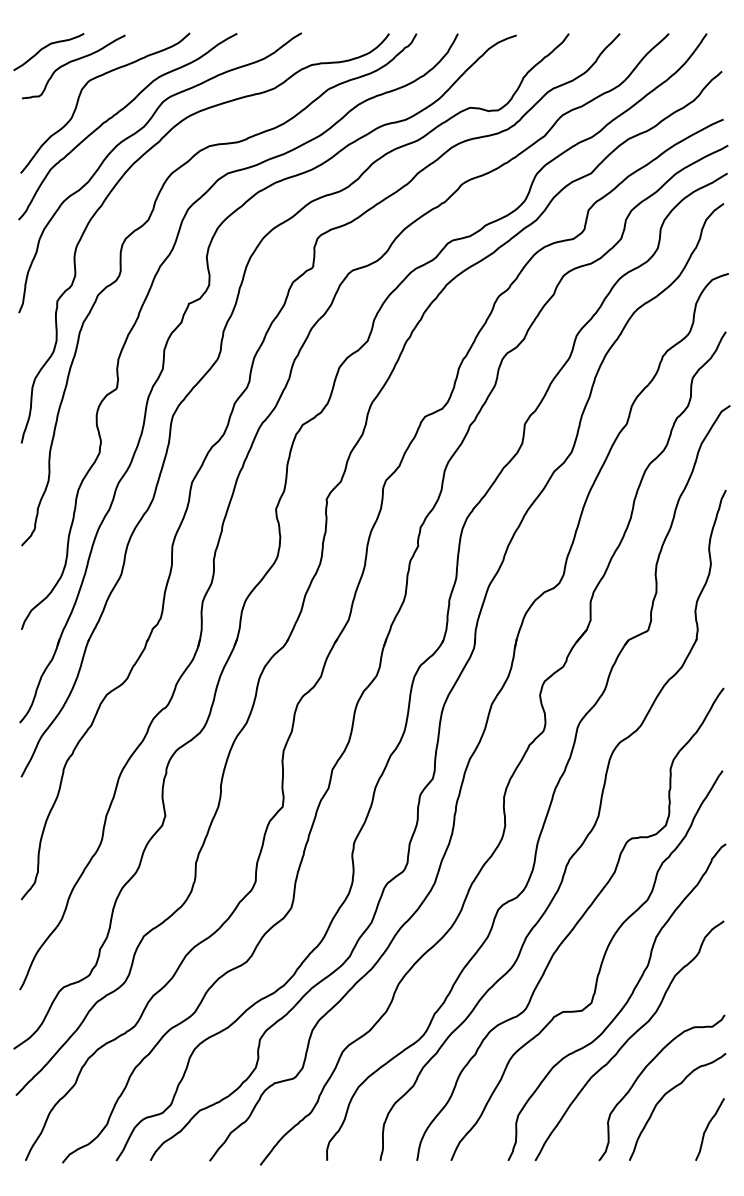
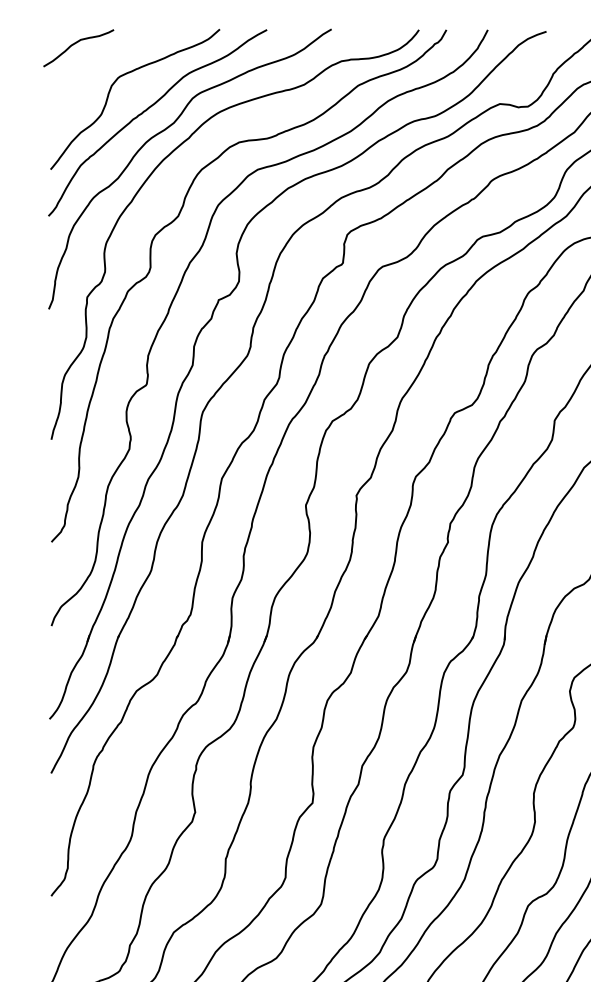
curve: (72, 62) -> (102, 58), removed

